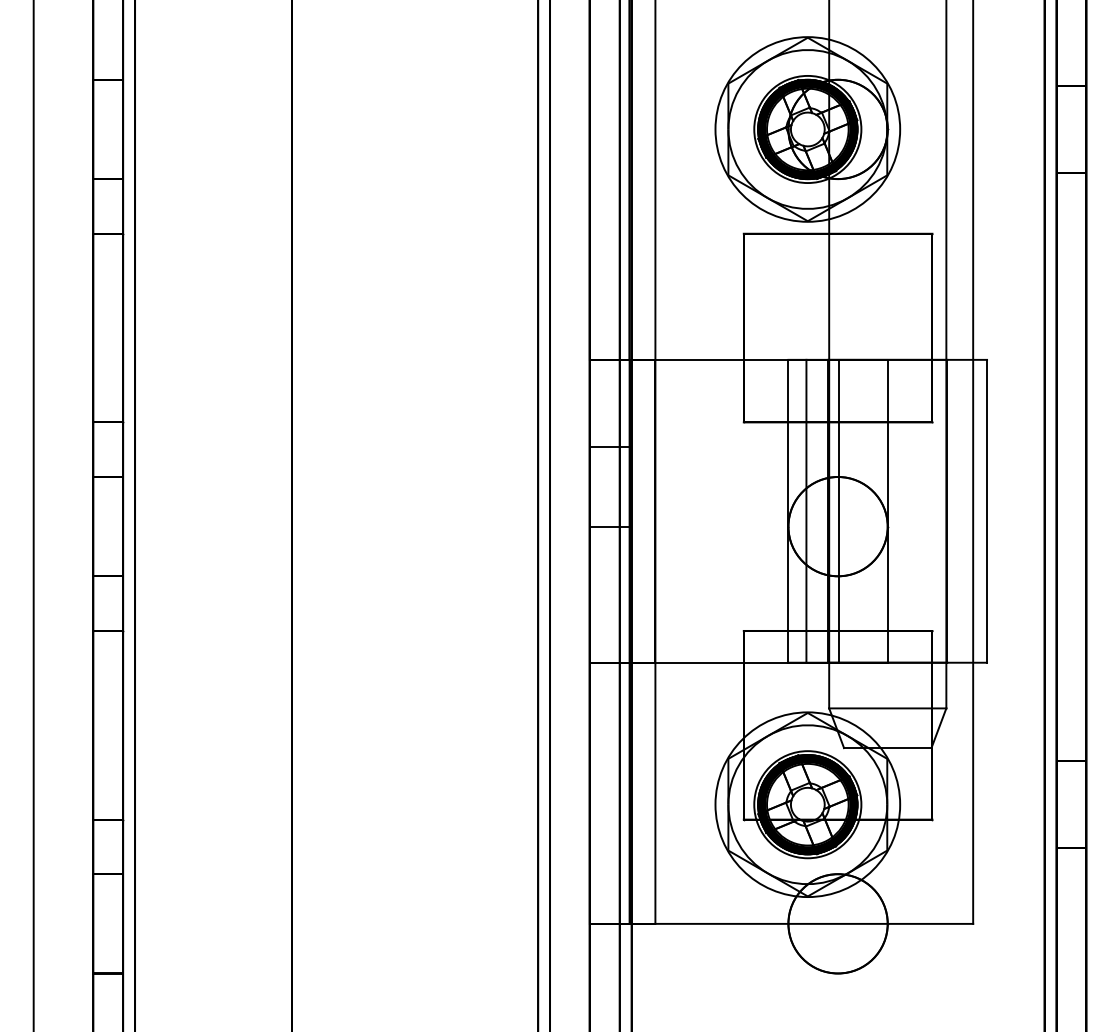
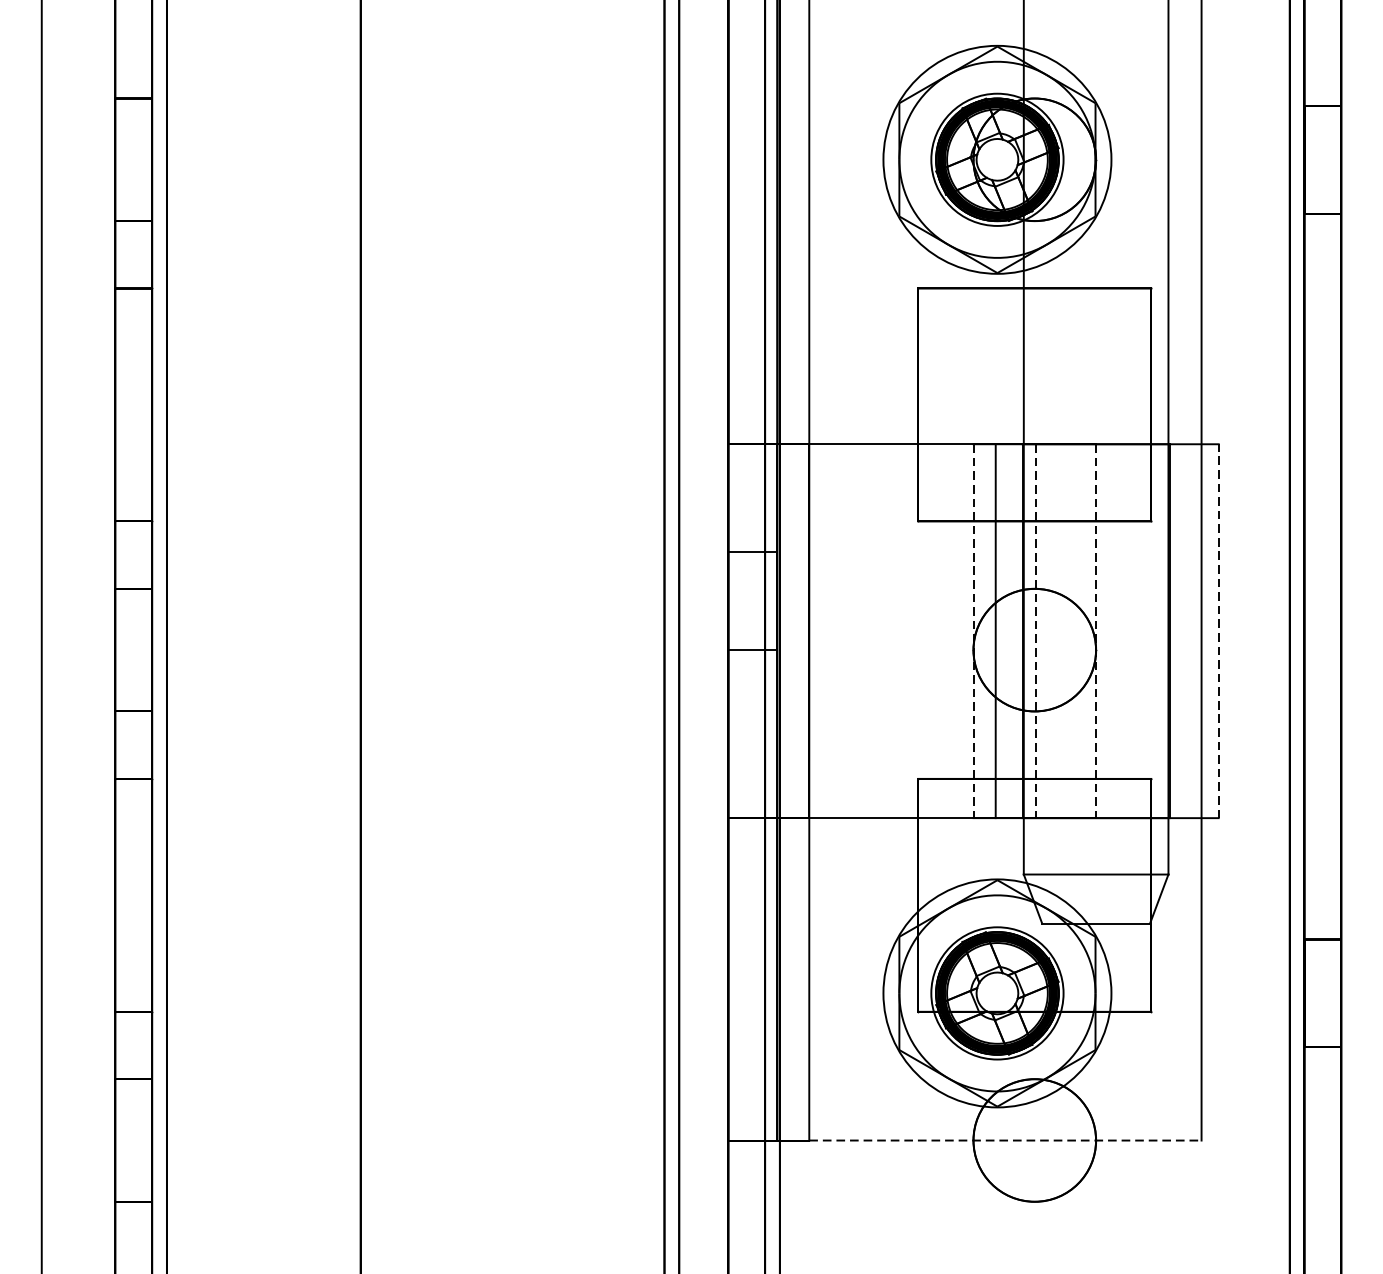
line: (987, 510) -> (1219, 630), solid -> dashed
line: (788, 511) -> (973, 631), solid -> dashed
line: (838, 511) -> (1035, 631), solid -> dashed
line: (887, 511) -> (1095, 631), solid -> dashed
line: (814, 923) -> (1005, 1140), solid -> dashed

